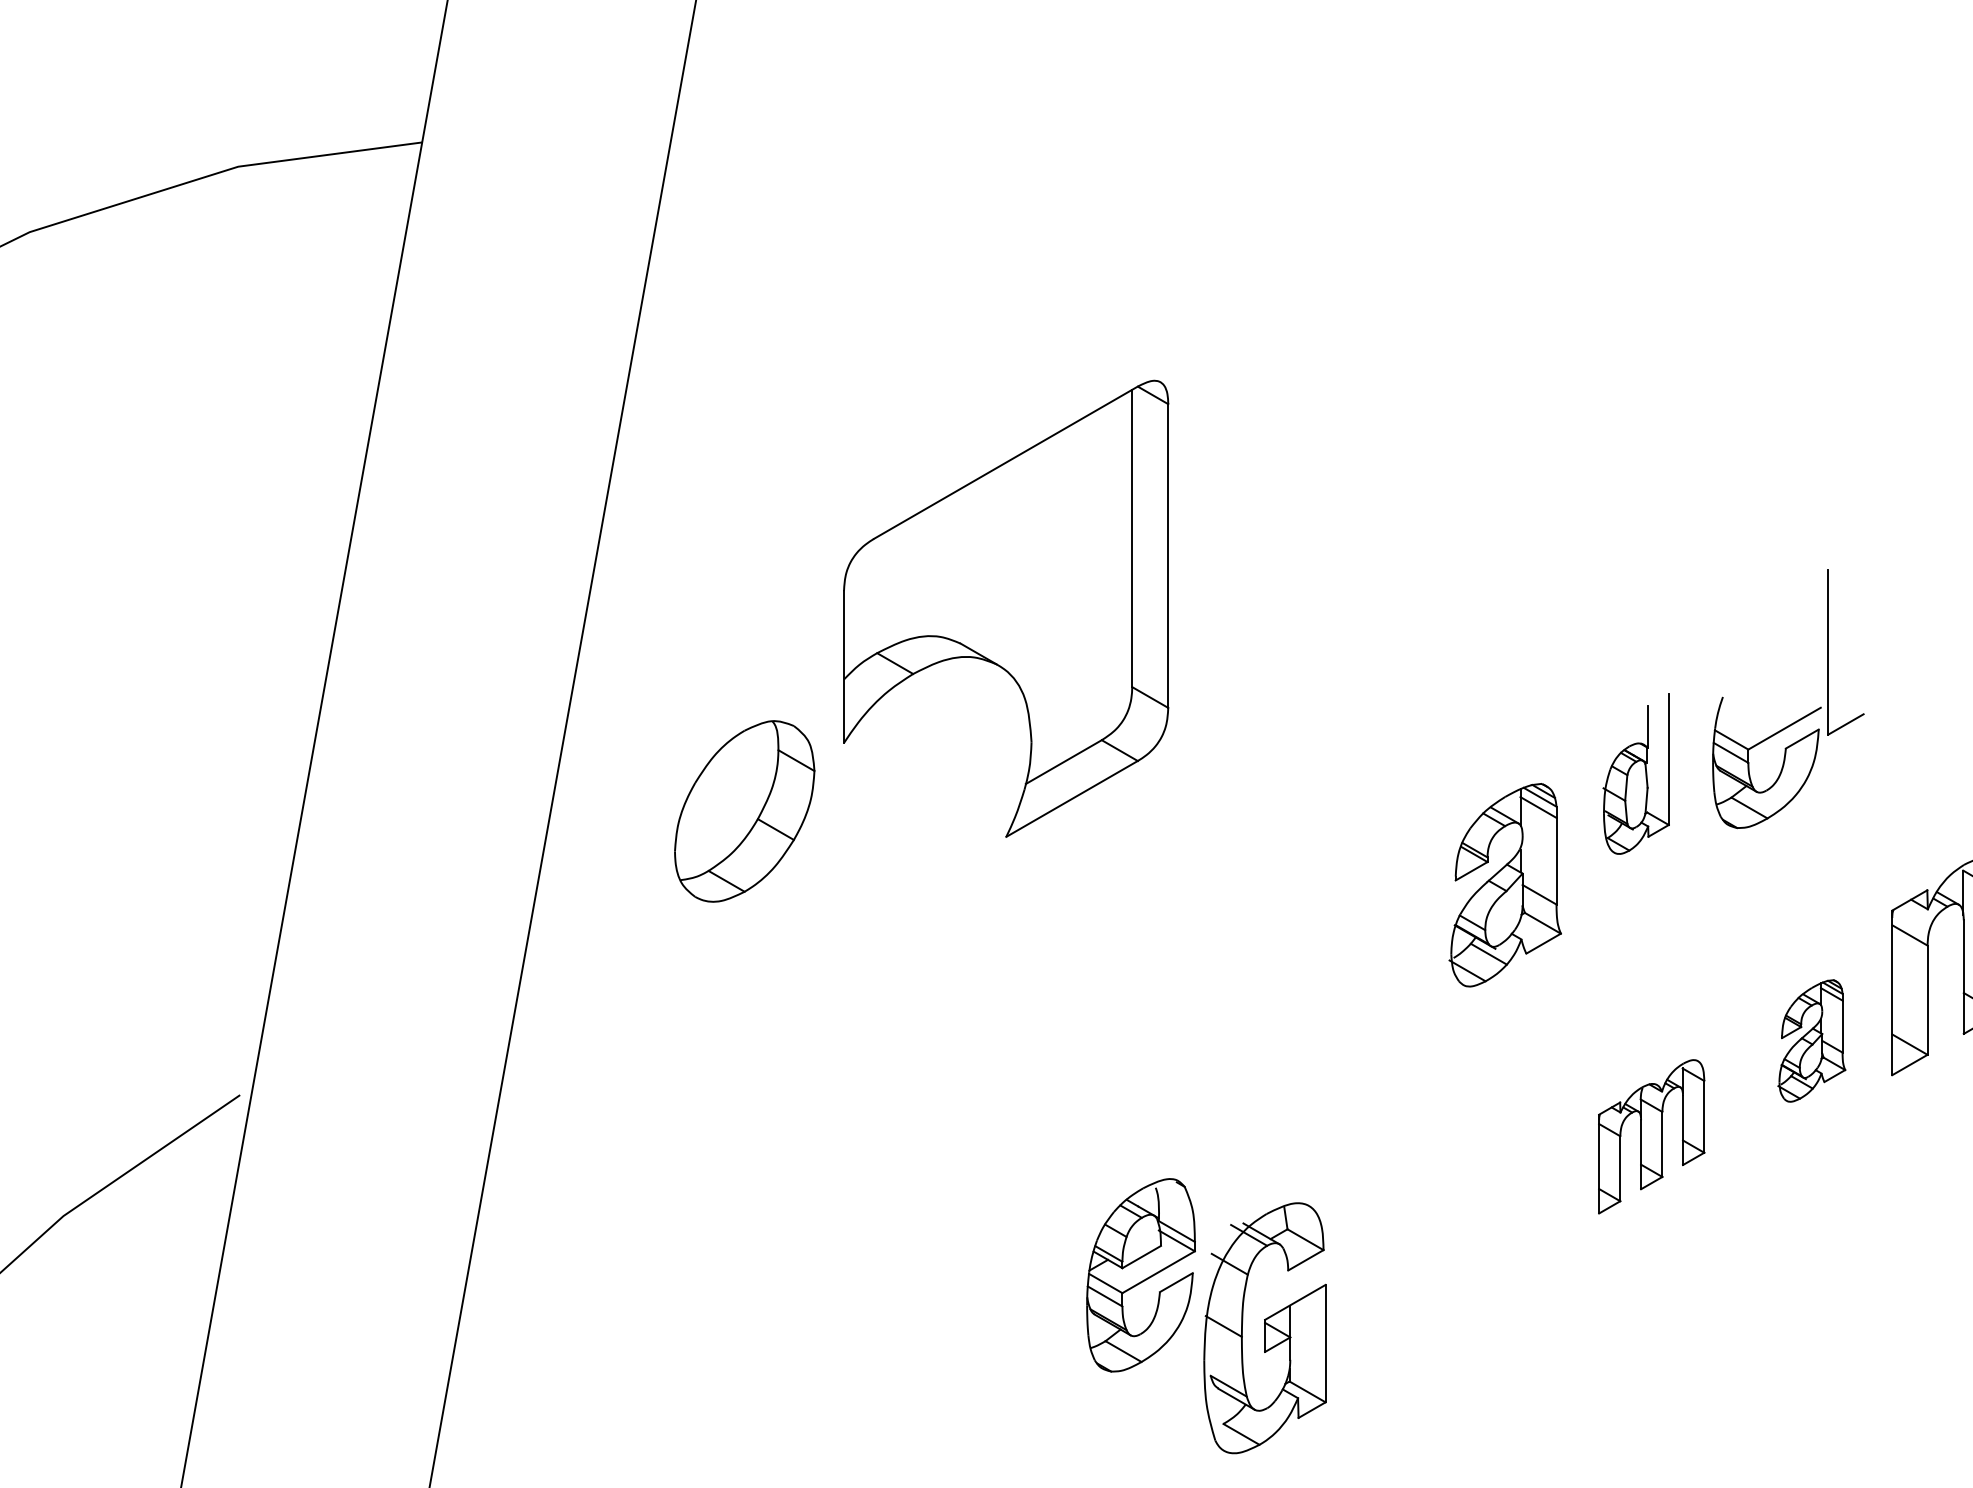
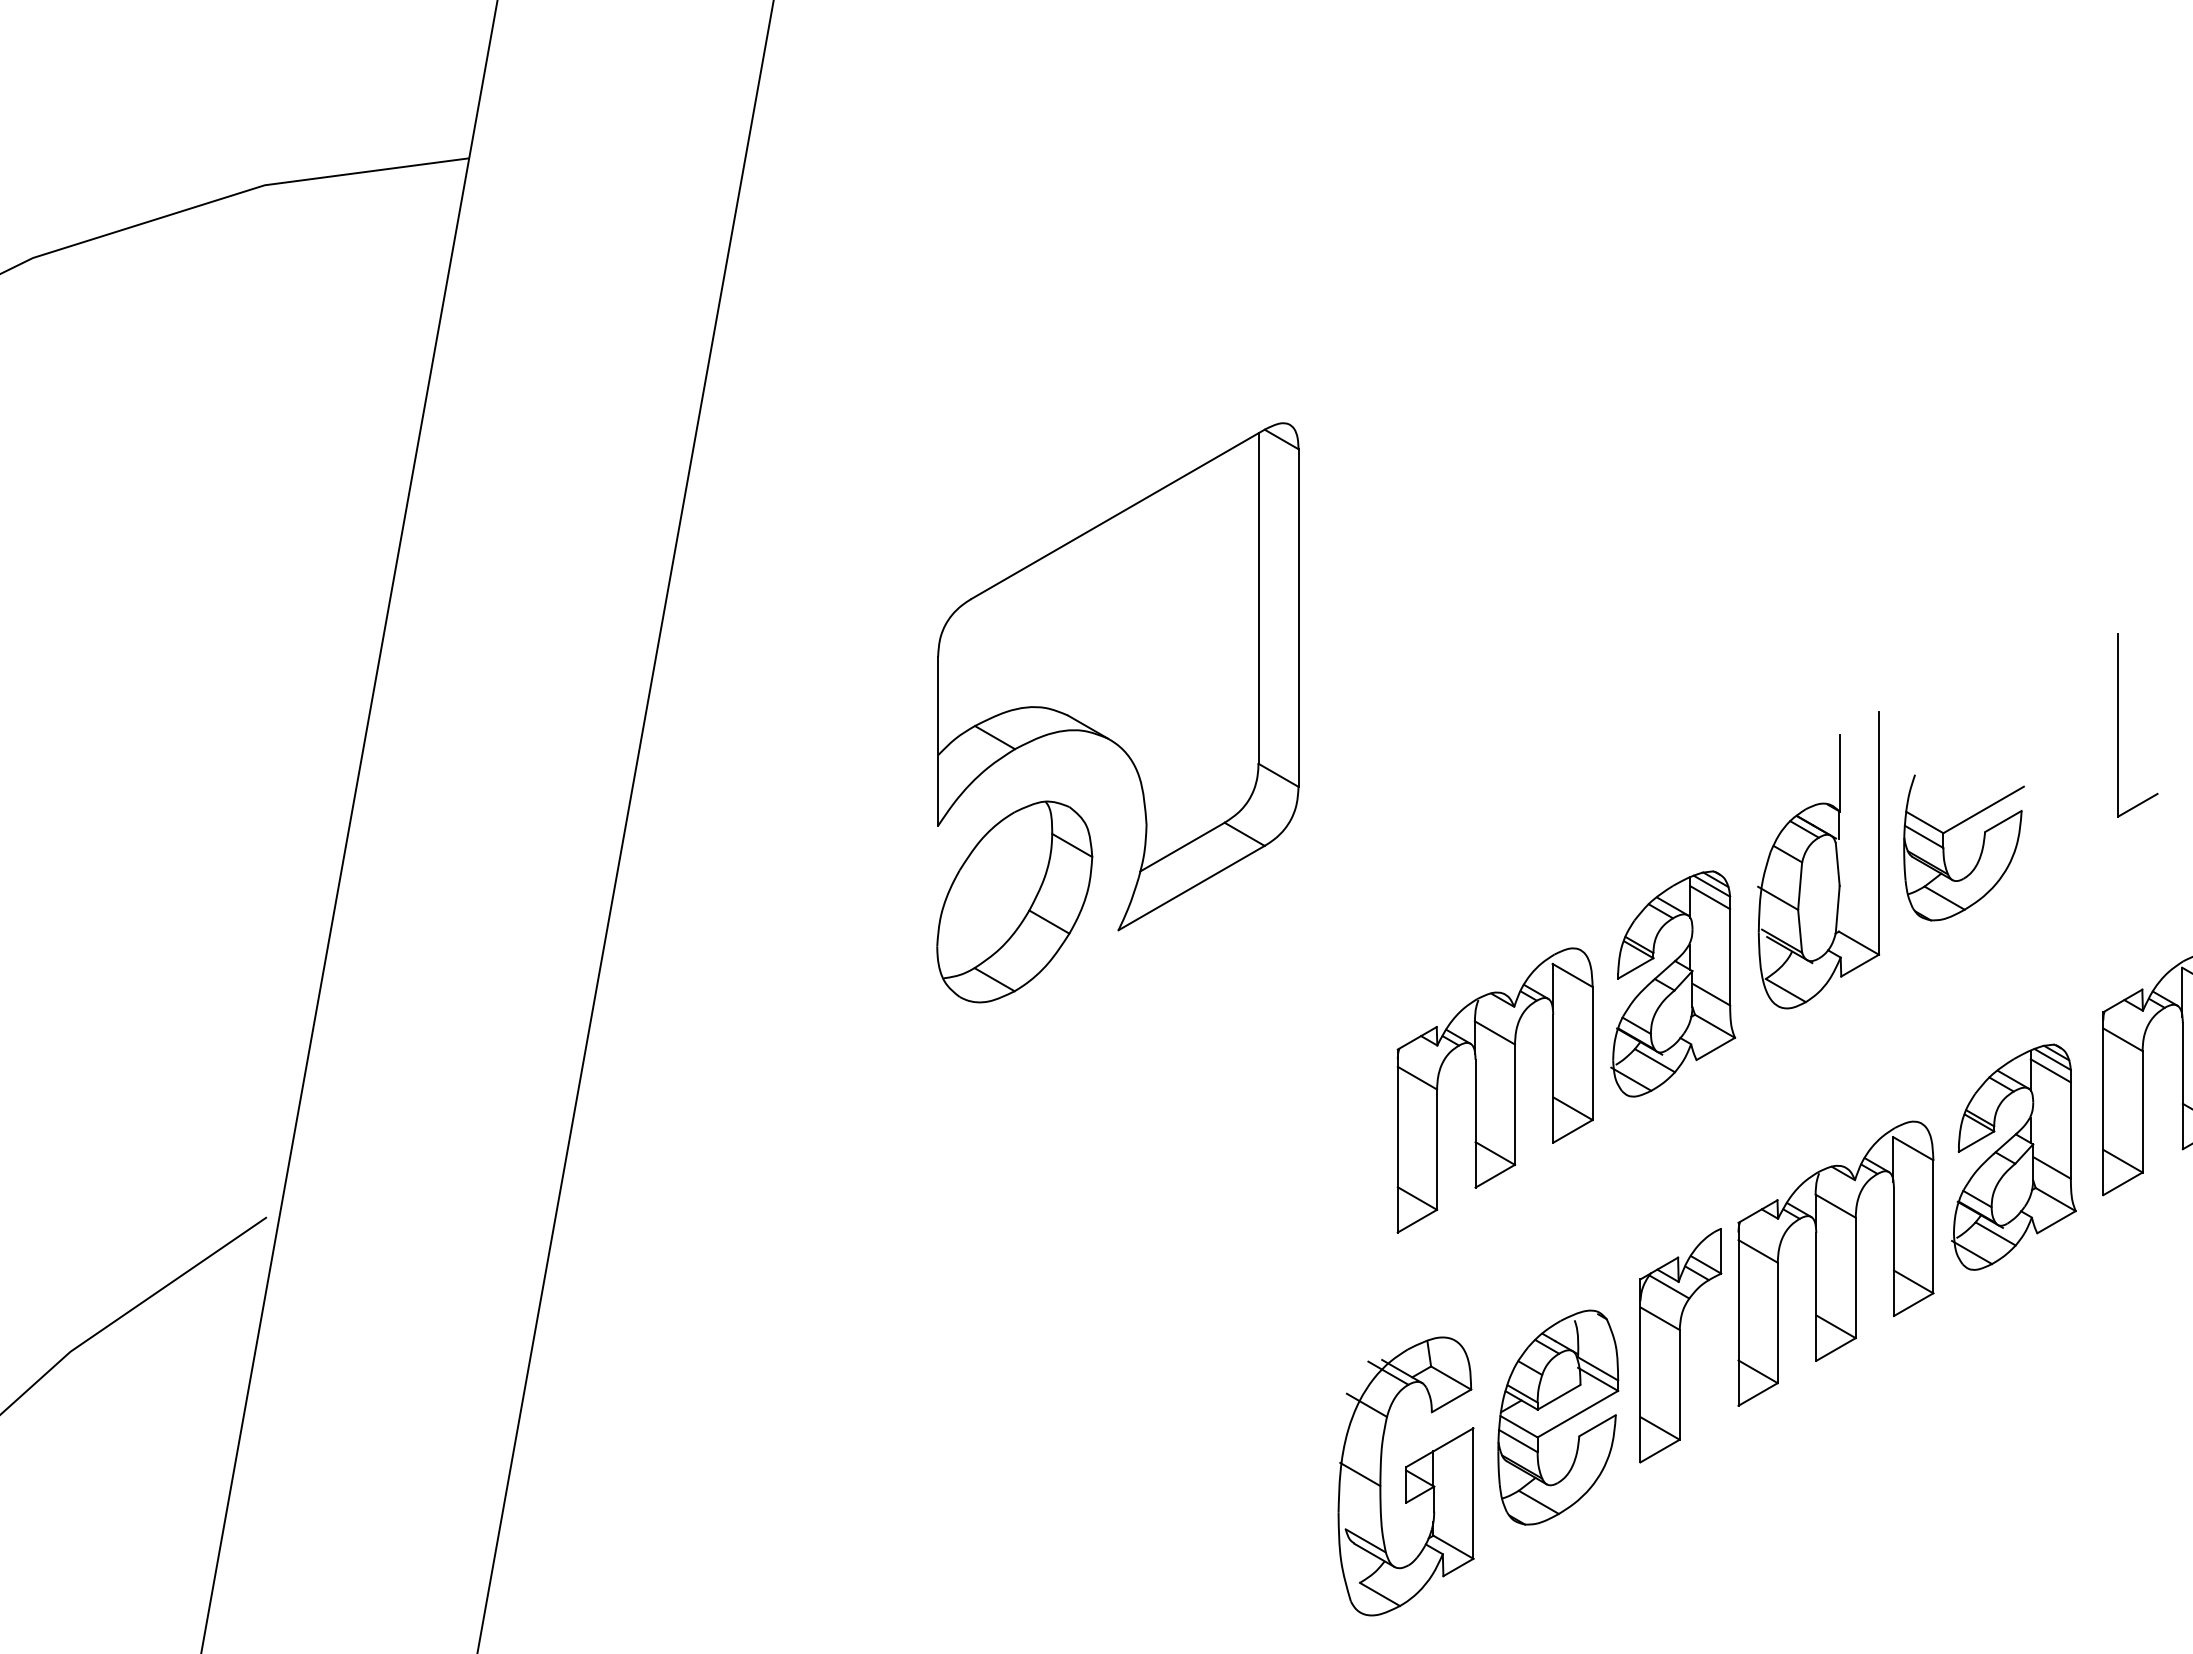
part: (1828, 652) -> (2118, 725), moved
part: (1636, 774) -> (1818, 860), size x1.67
part: (744, 811) -> (1014, 901), moved
part: (1344, 981) -> (1494, 1090), added
part: (1811, 1040) -> (2013, 1156), size x1.67
part: (1651, 1136) -> (1835, 1263), size x1.67
part: (1511, 1210) -> (1680, 1345), added
part: (1141, 1275) -> (1558, 1417), moved

